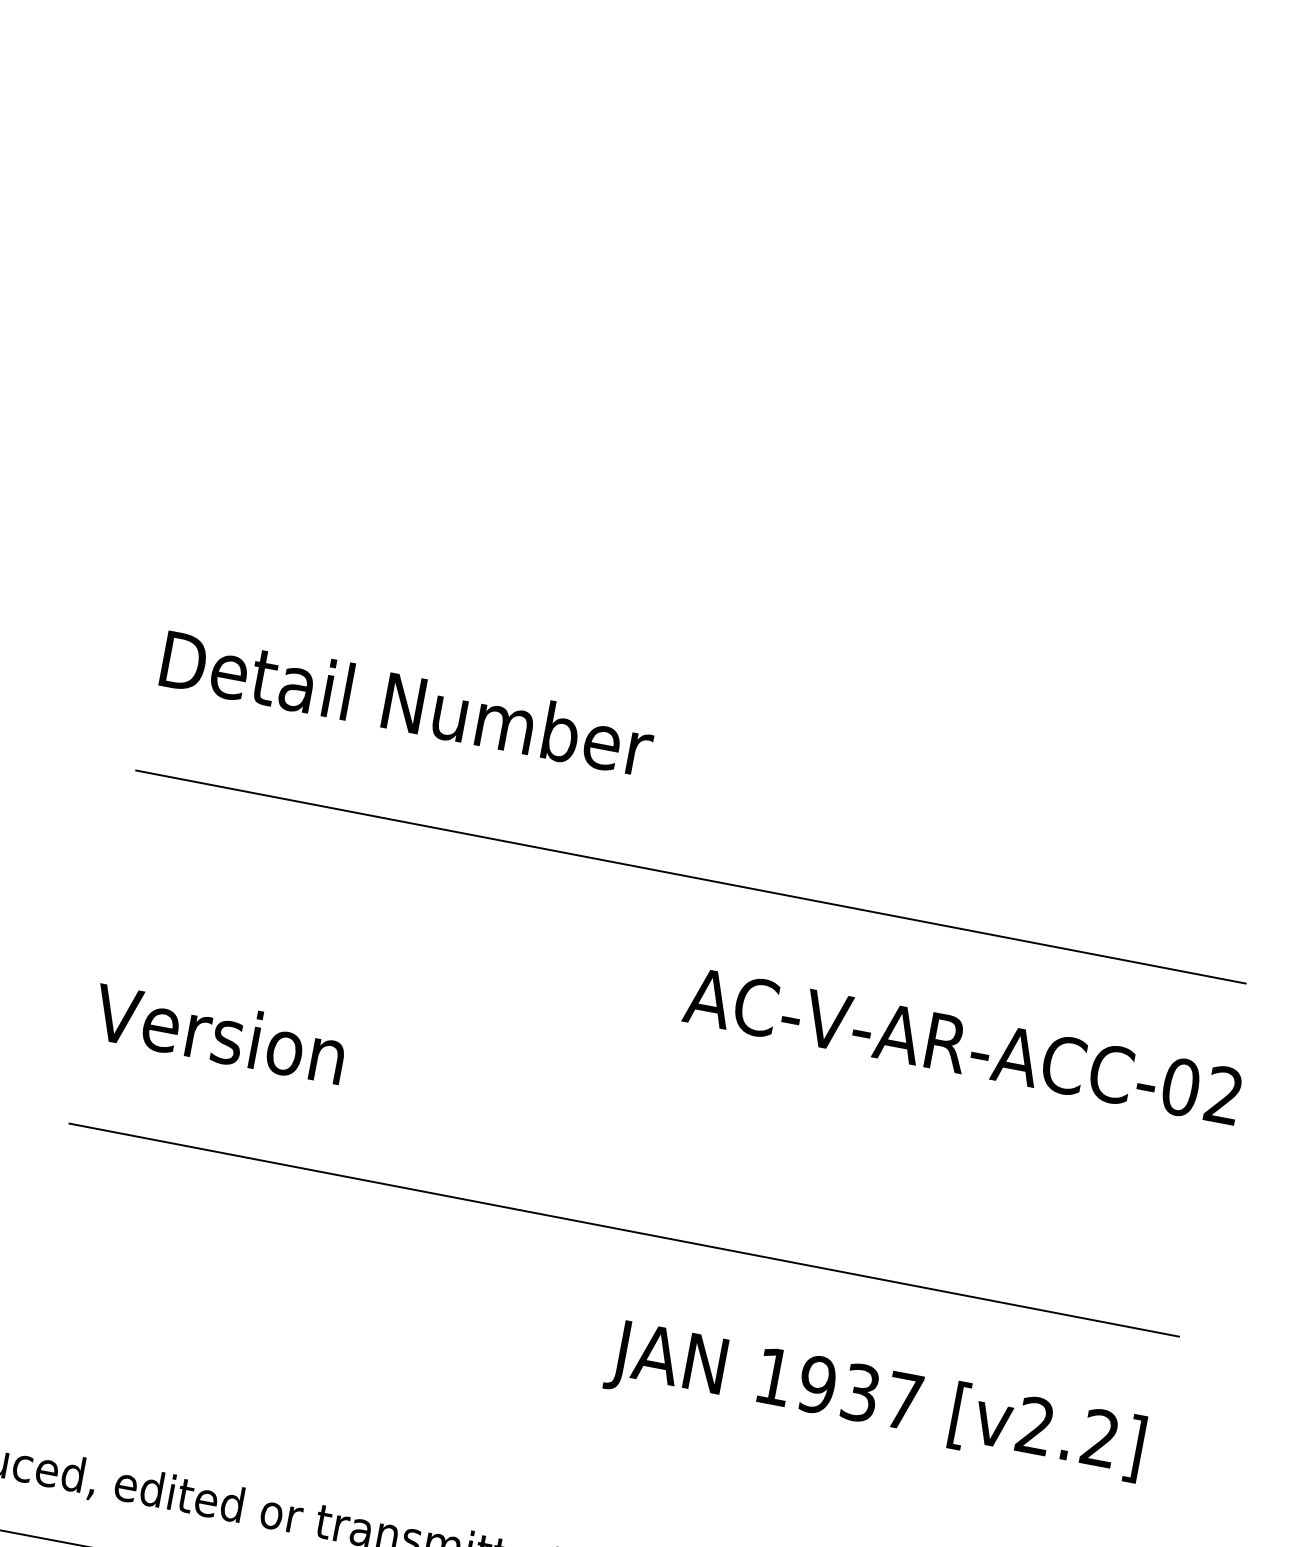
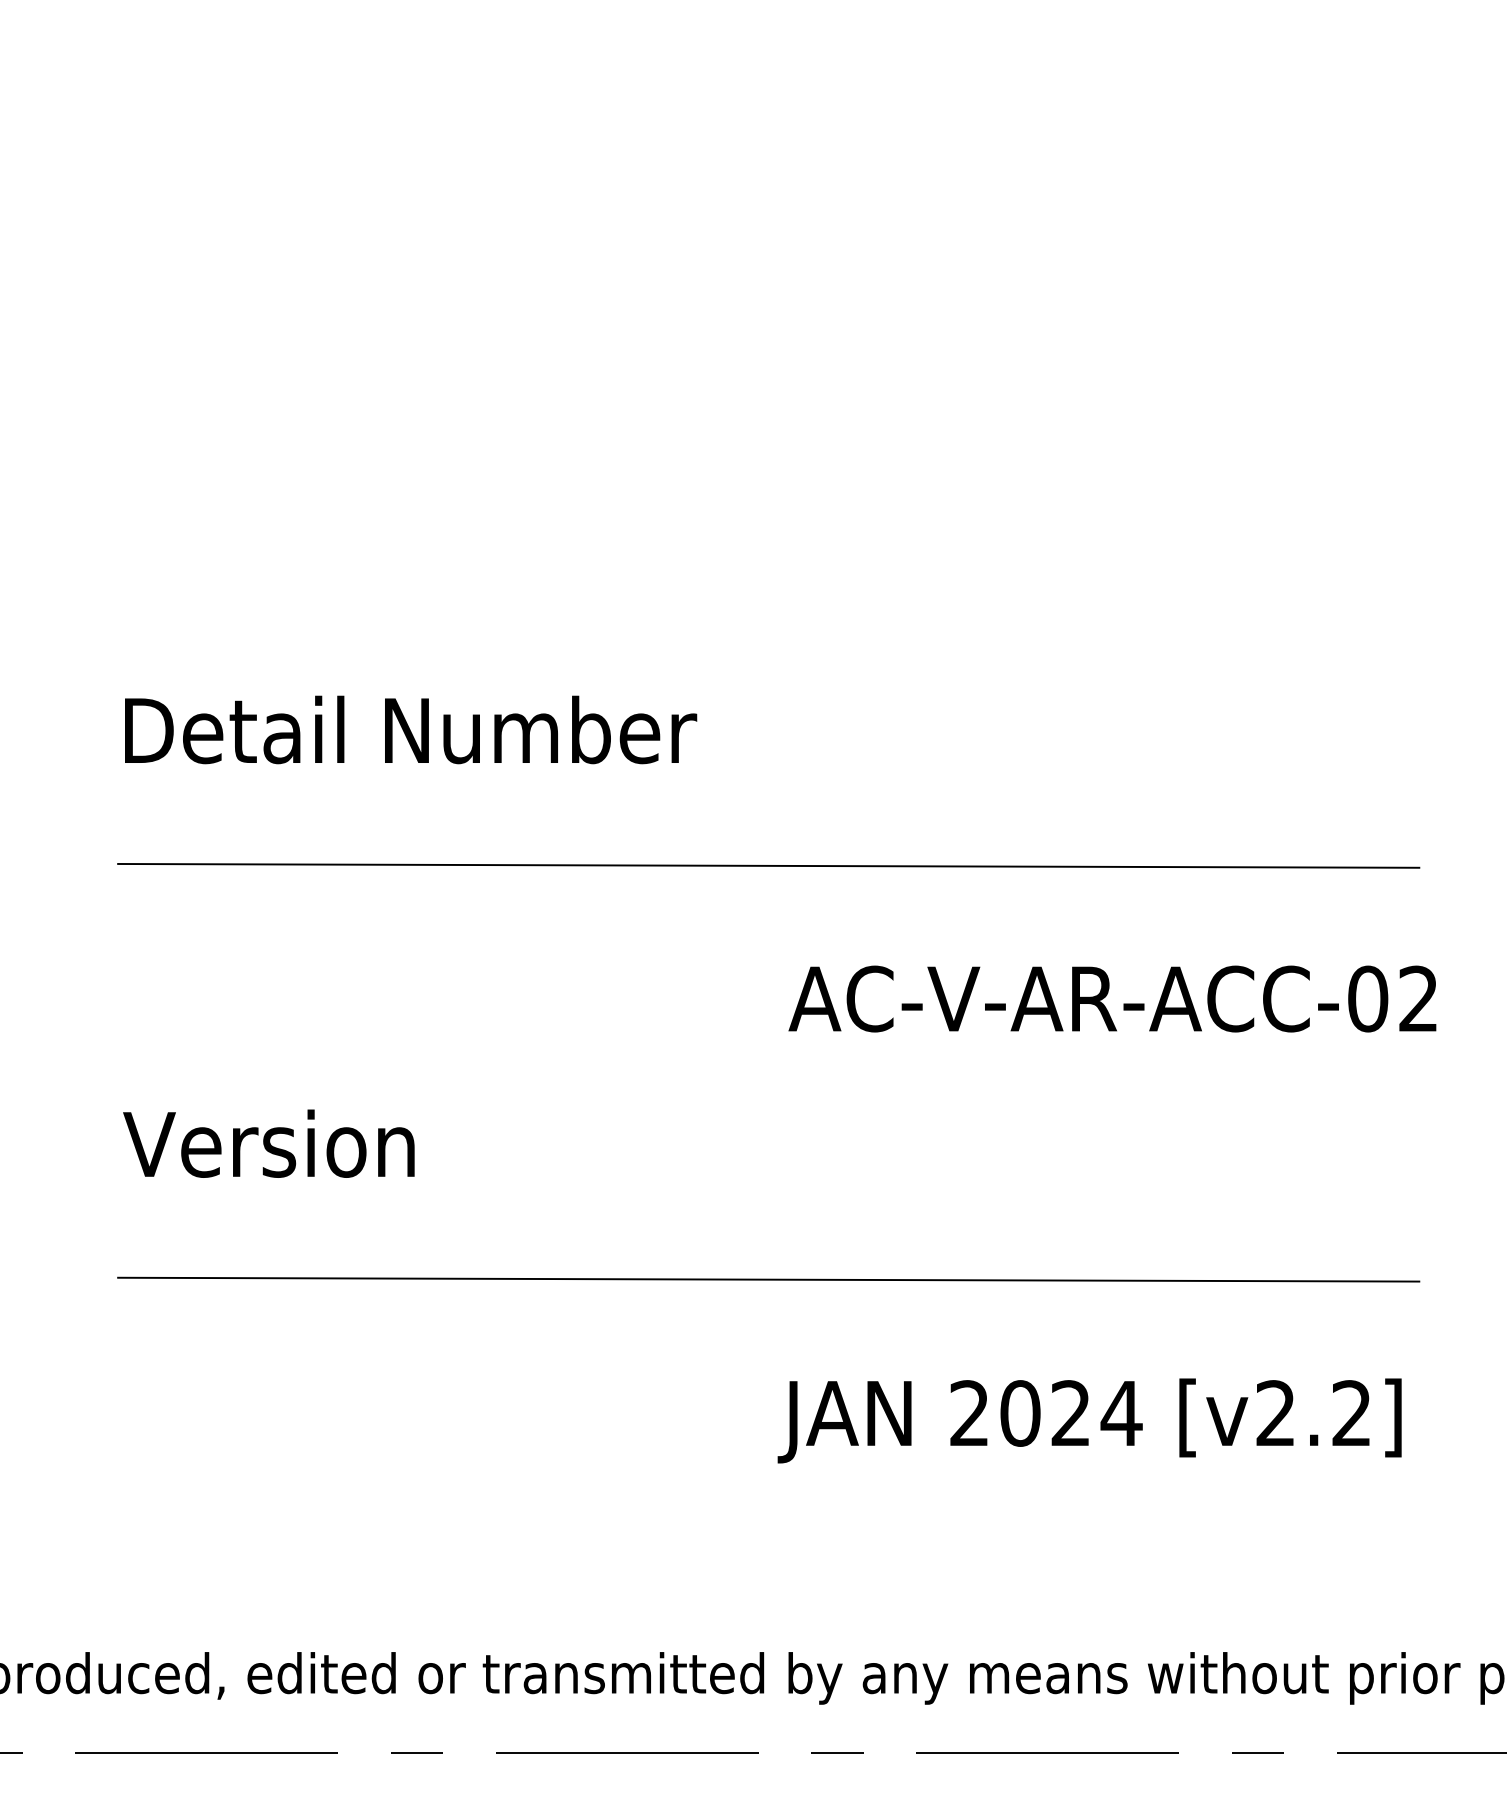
text: (839, 1389) -> (1046, 1413), 1937 -> 2024

